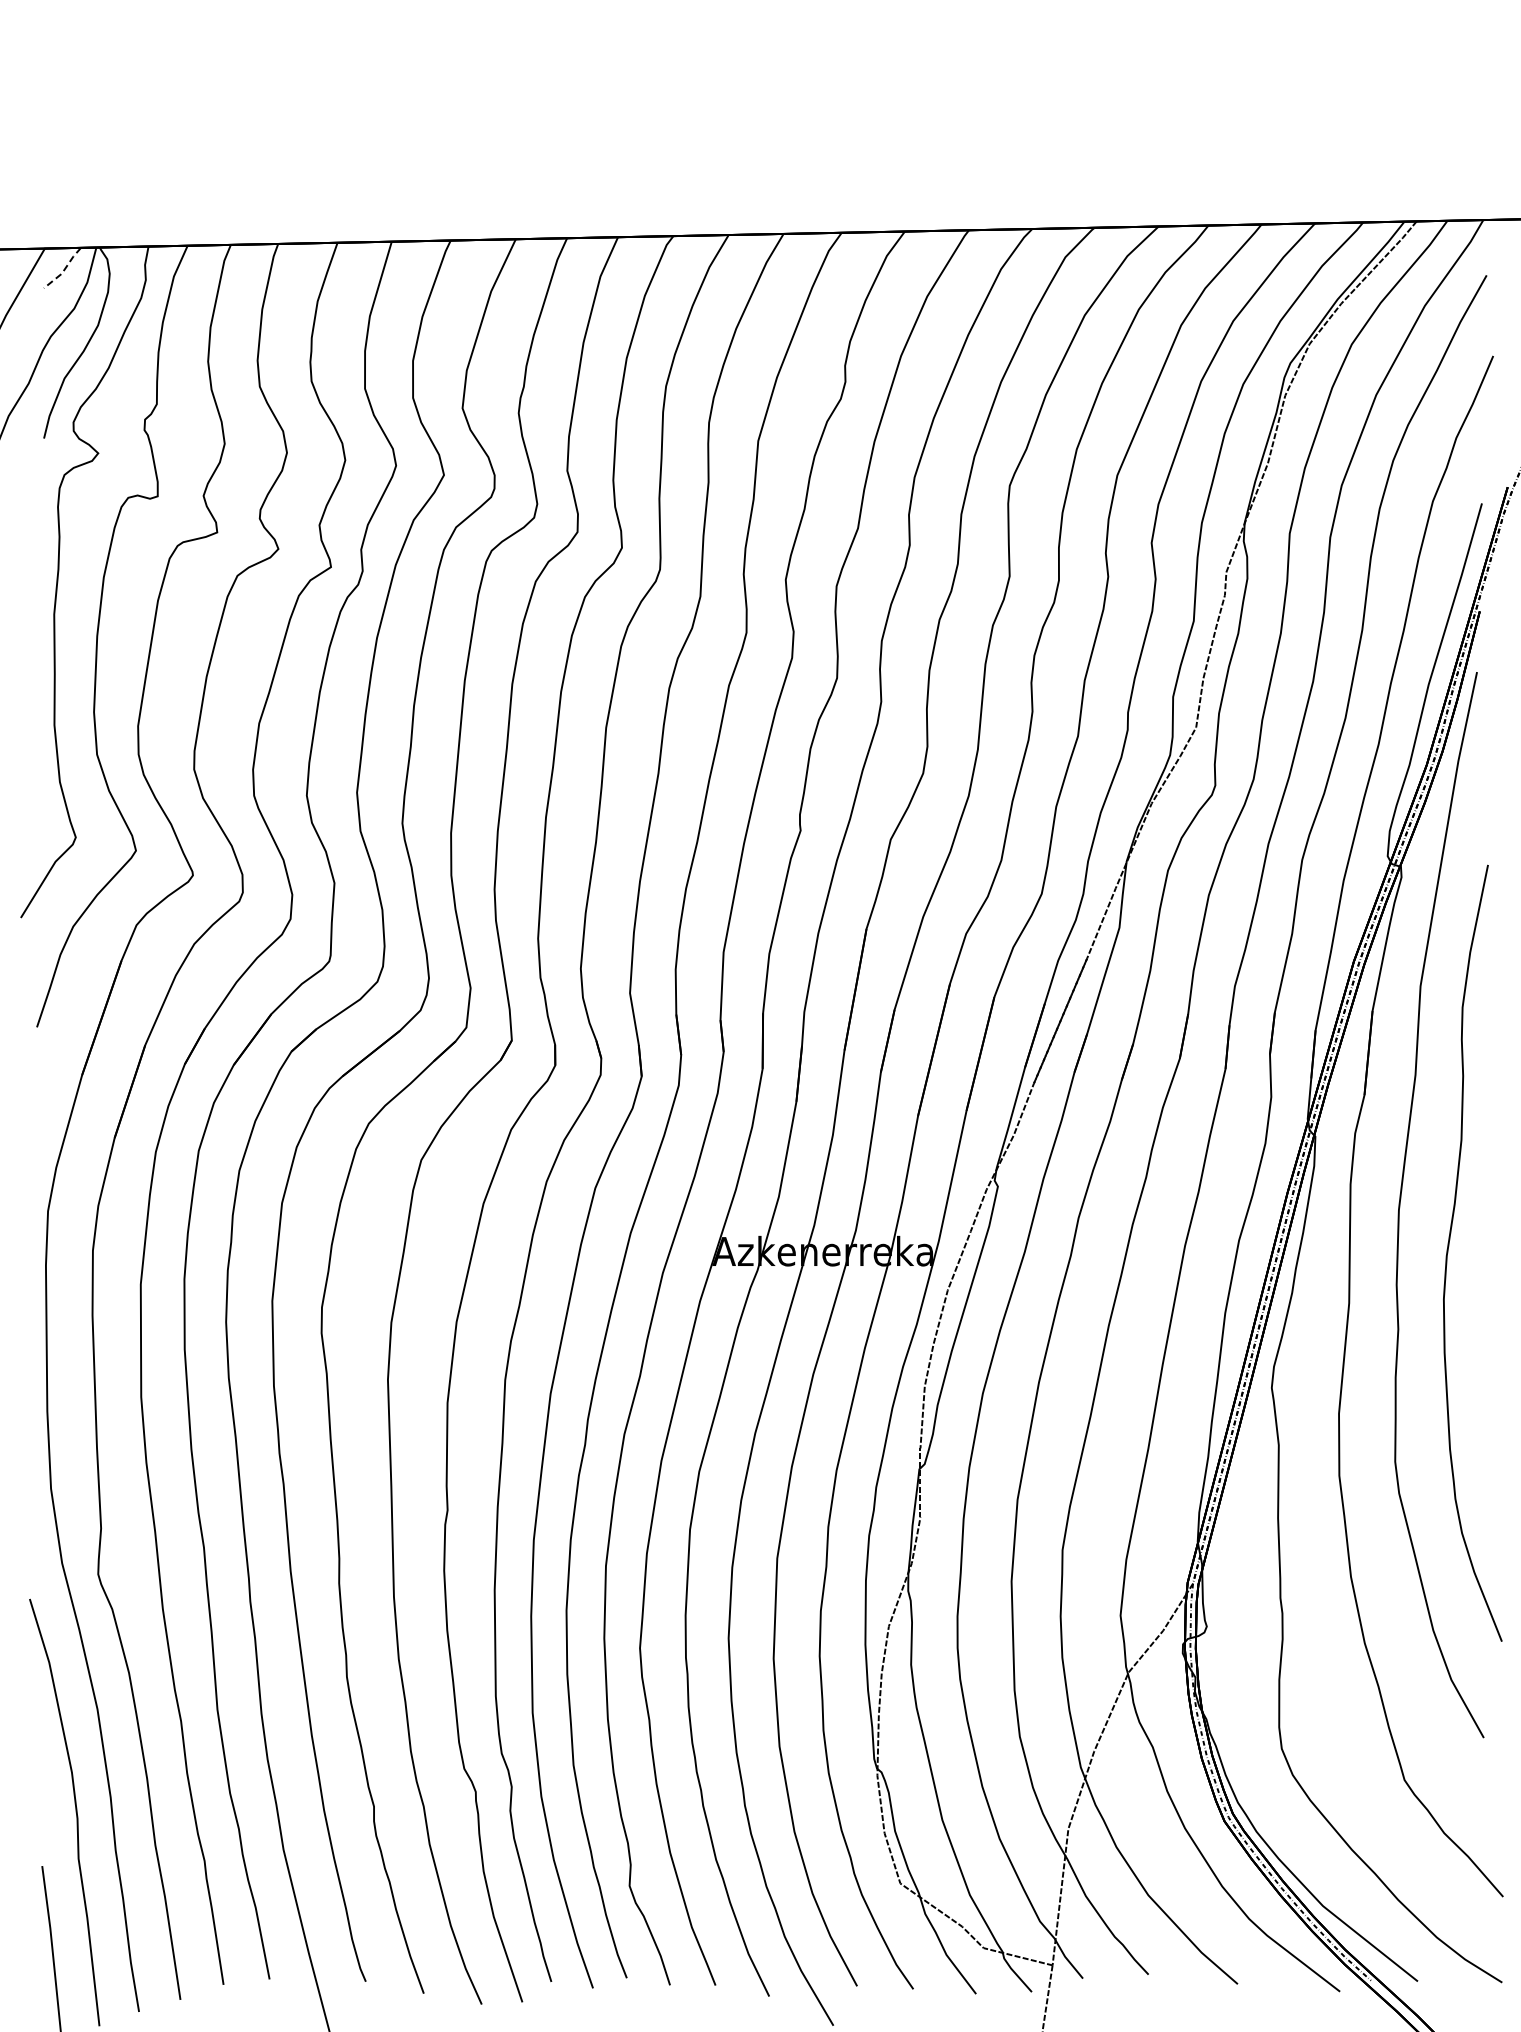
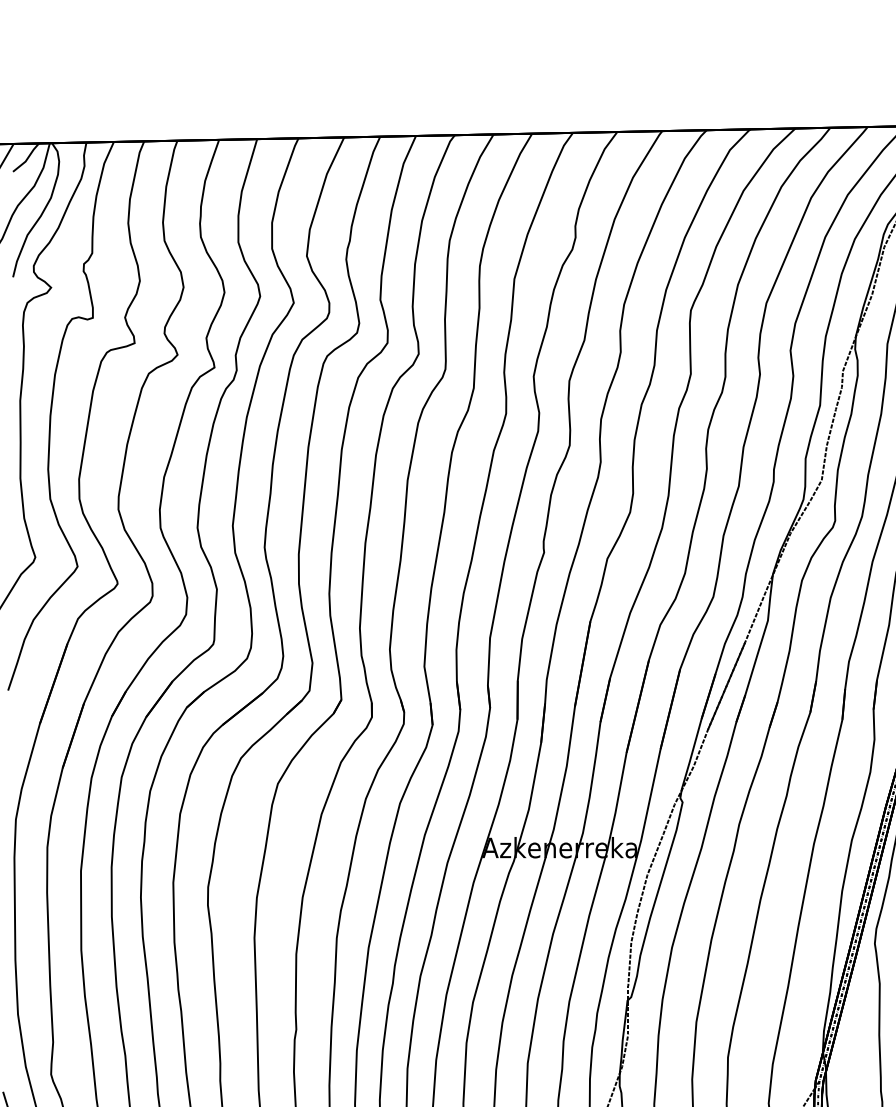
line: (64, 270) -> (27, 159), dashed -> solid

